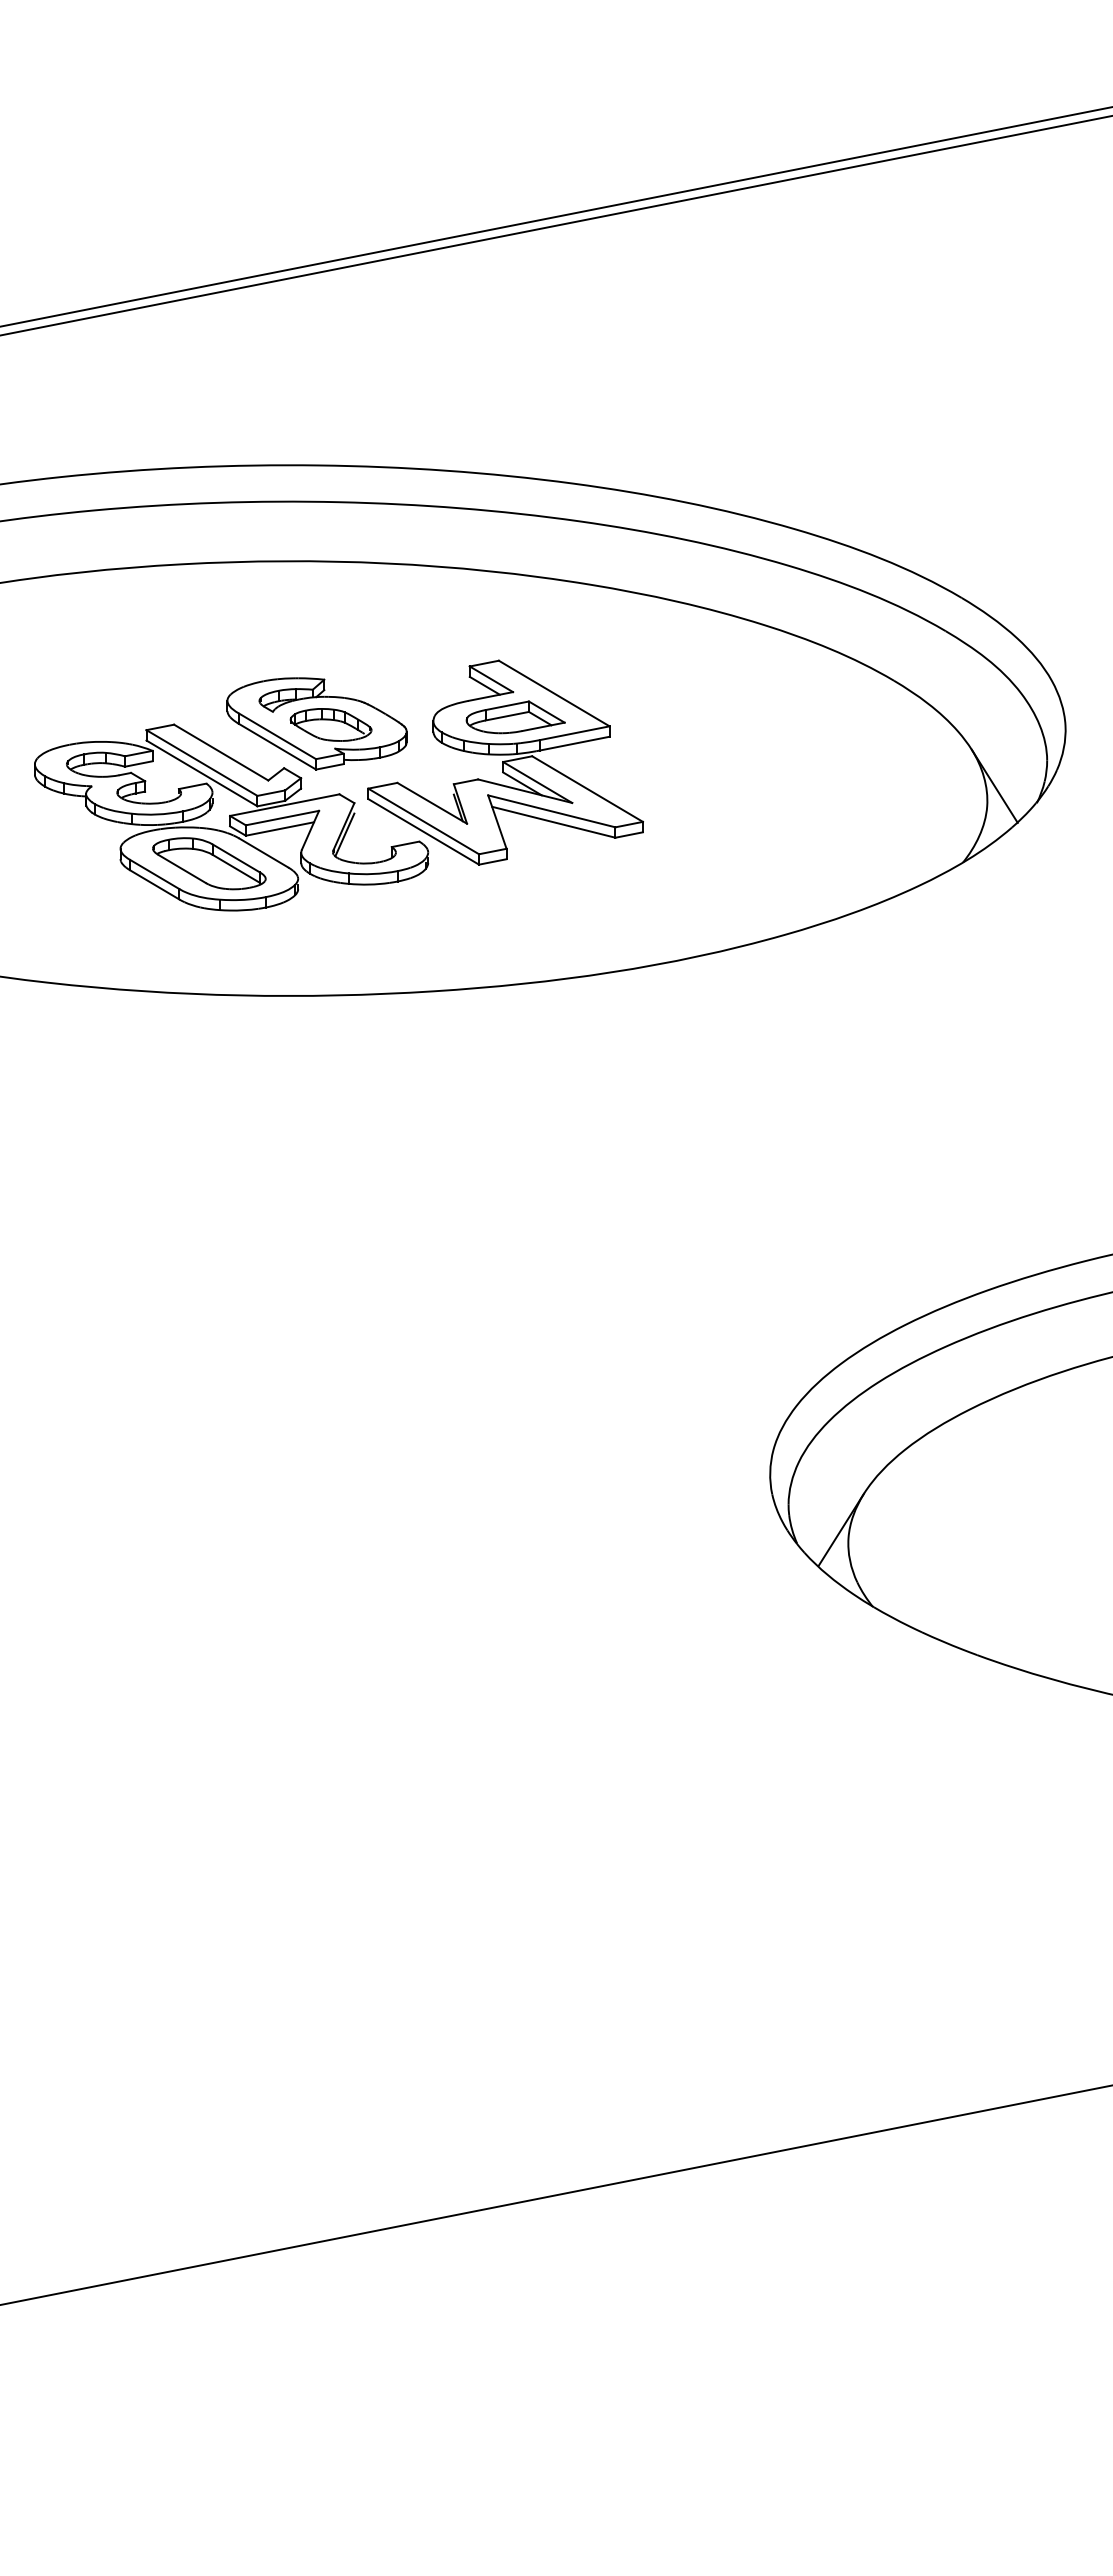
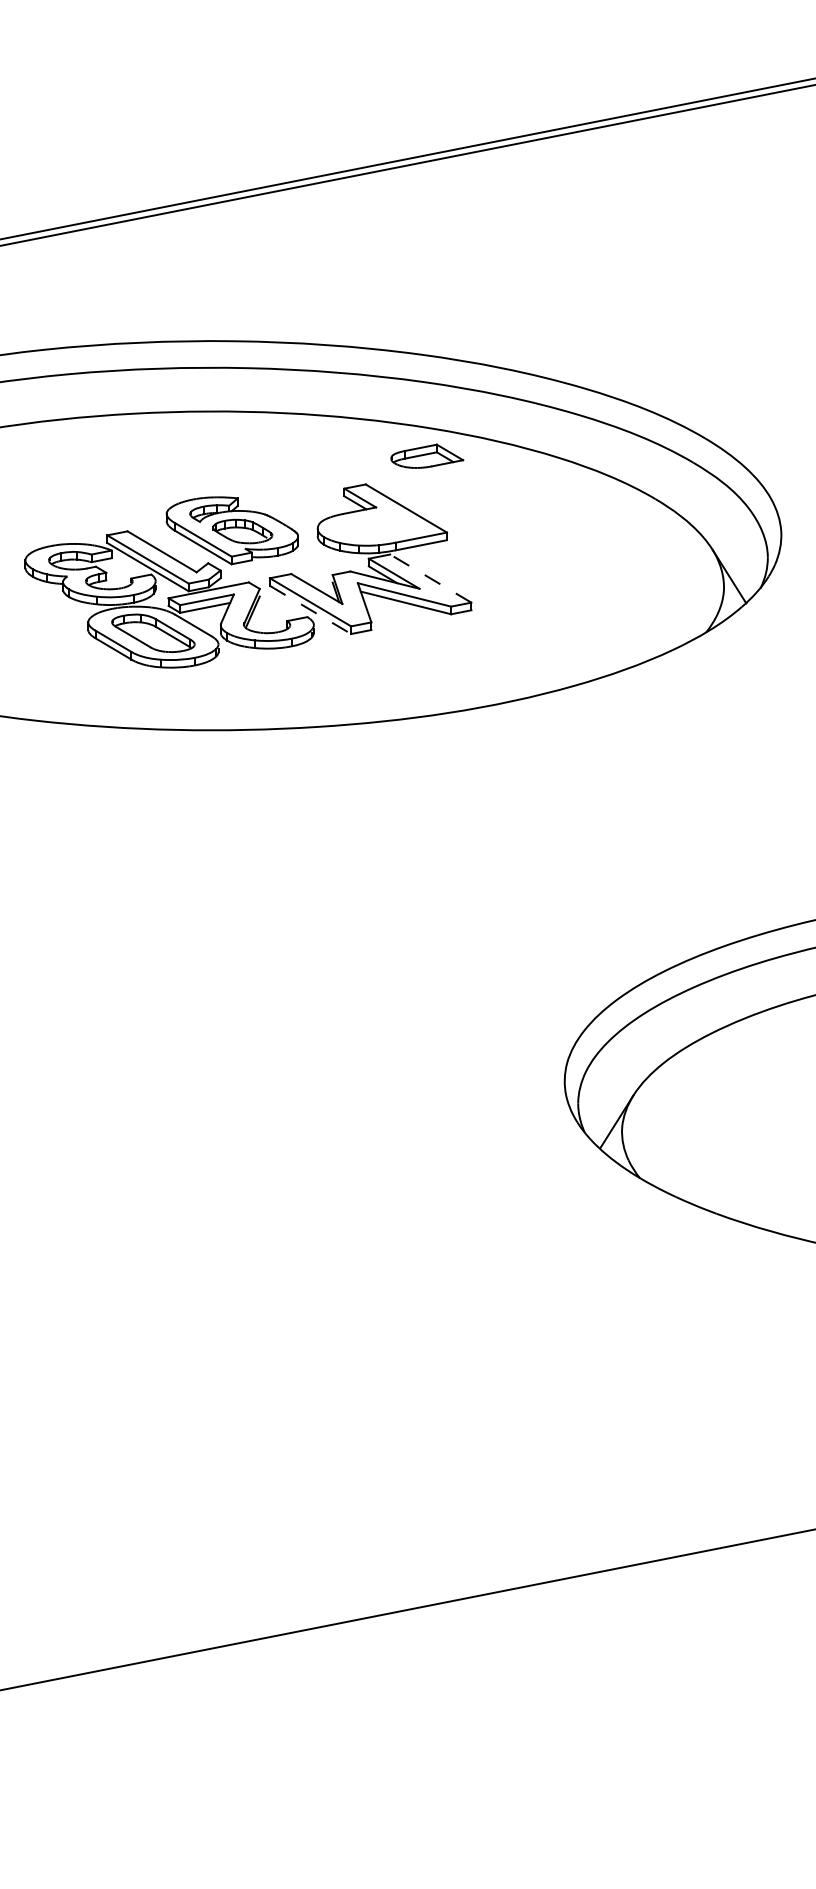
part: (515, 717) -> (427, 456), moved
line: (587, 788) -> (430, 578), solid -> dashed
line: (424, 832) -> (311, 610), solid -> dashed

